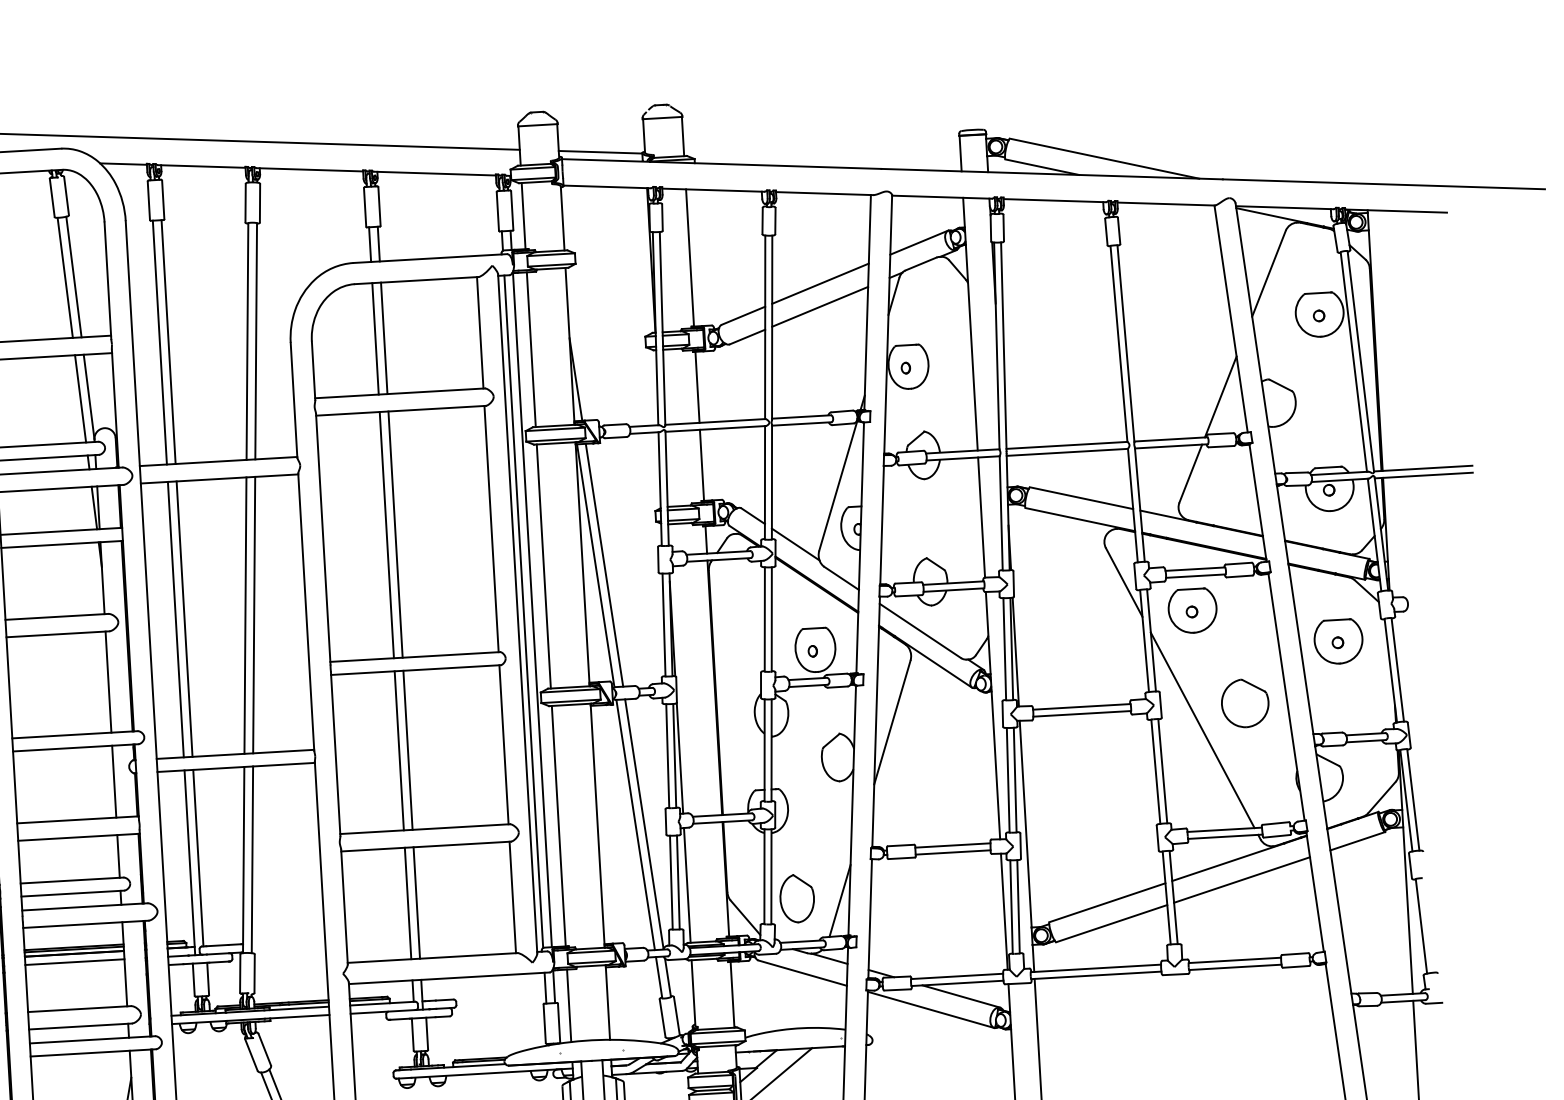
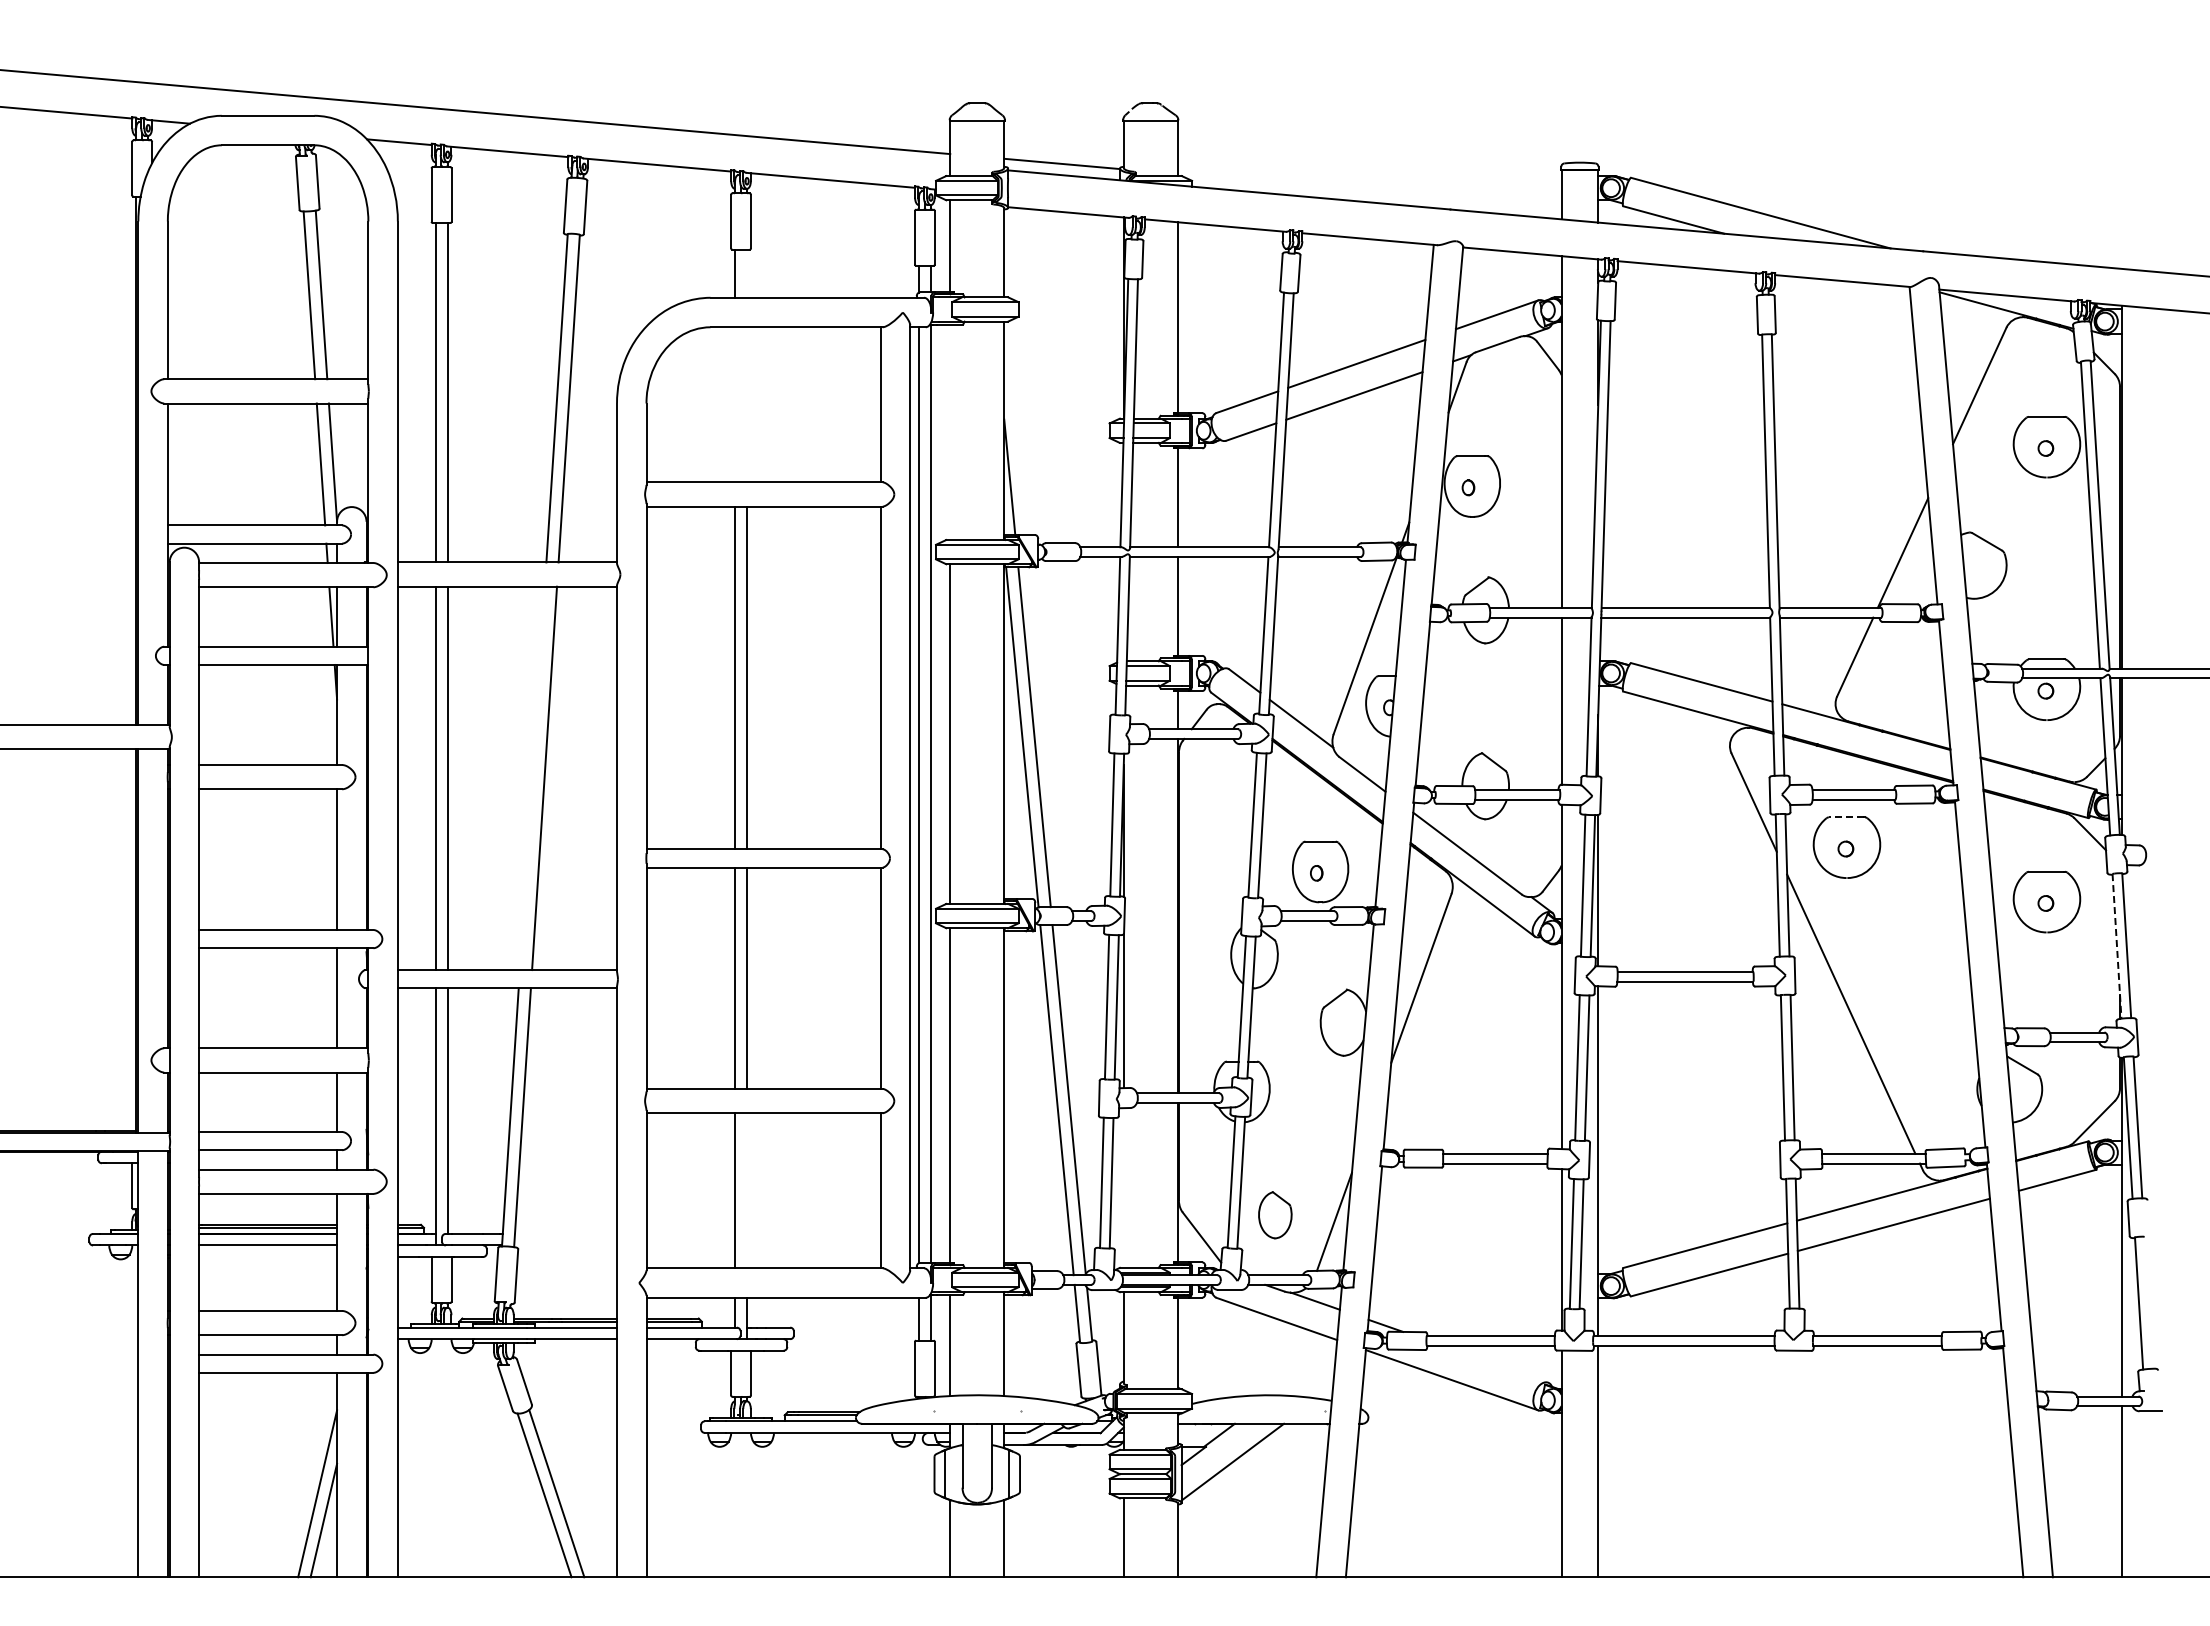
line: (379, 244) -> (747, 273), removed
line: (375, 338) -> (735, 404), removed
line: (384, 338) -> (747, 404), removed
line: (531, 349) -> (950, 432), removed
line: (1191, 589) -> (1846, 817), solid -> dashed
line: (244, 615) -> (531, 778), removed
line: (1391, 670) -> (2117, 946), solid -> dashed
part: (1245, 703) -> (1912, 980), removed
line: (687, 885) -> (1123, 1187), removed
part: (797, 898) -> (1275, 1215), size x0.7
line: (417, 902) -> (747, 1190), removed
line: (961, 996) -> (1495, 1363), removed

